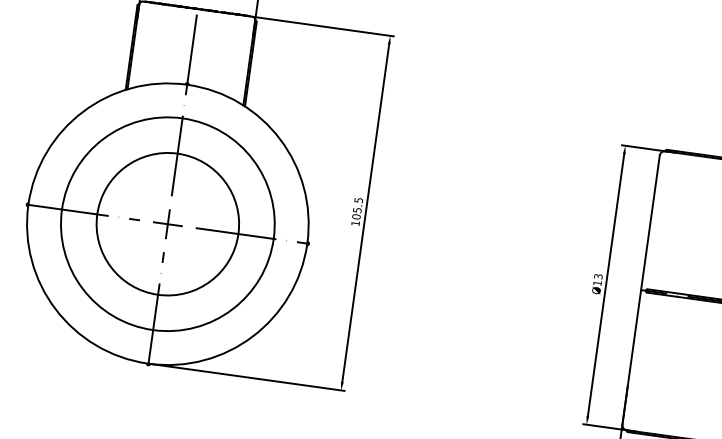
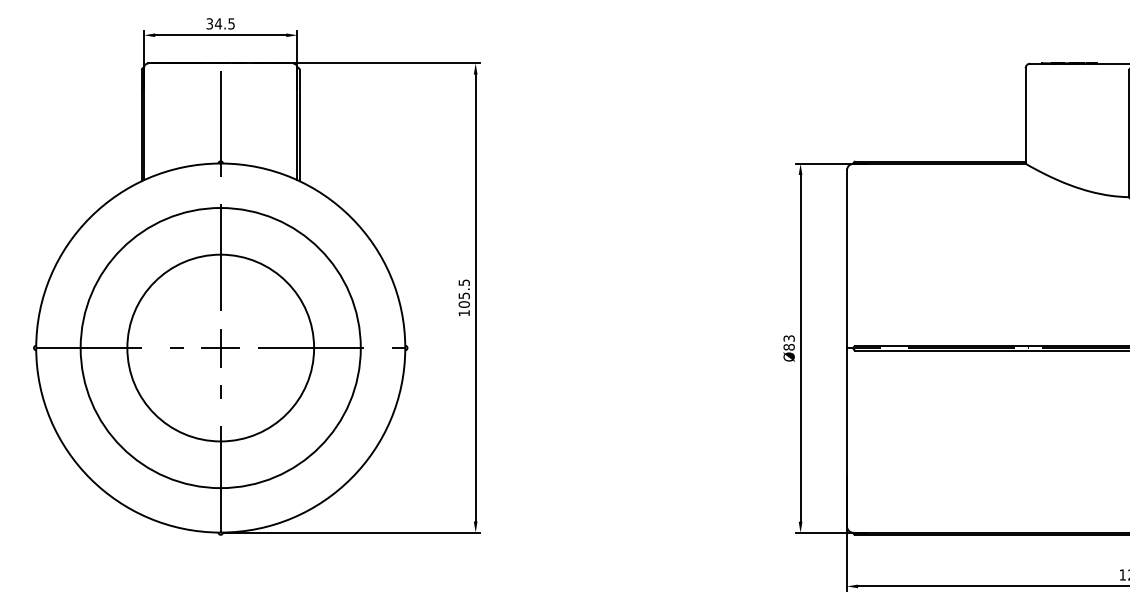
text: (597, 282) -> (788, 346), Ø13 -> Ø83

